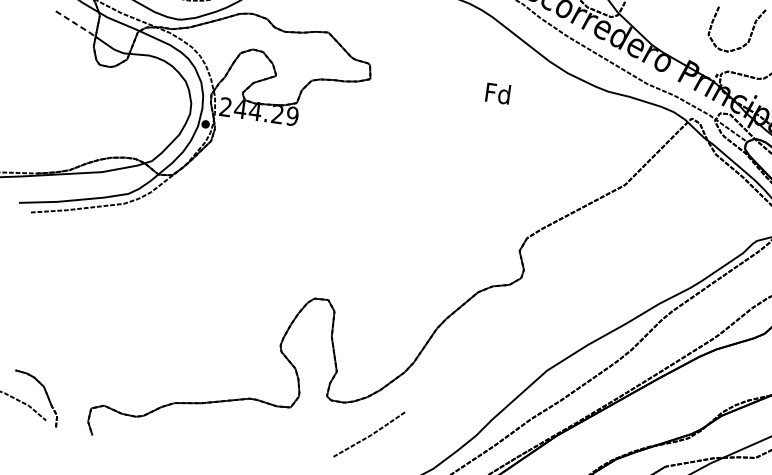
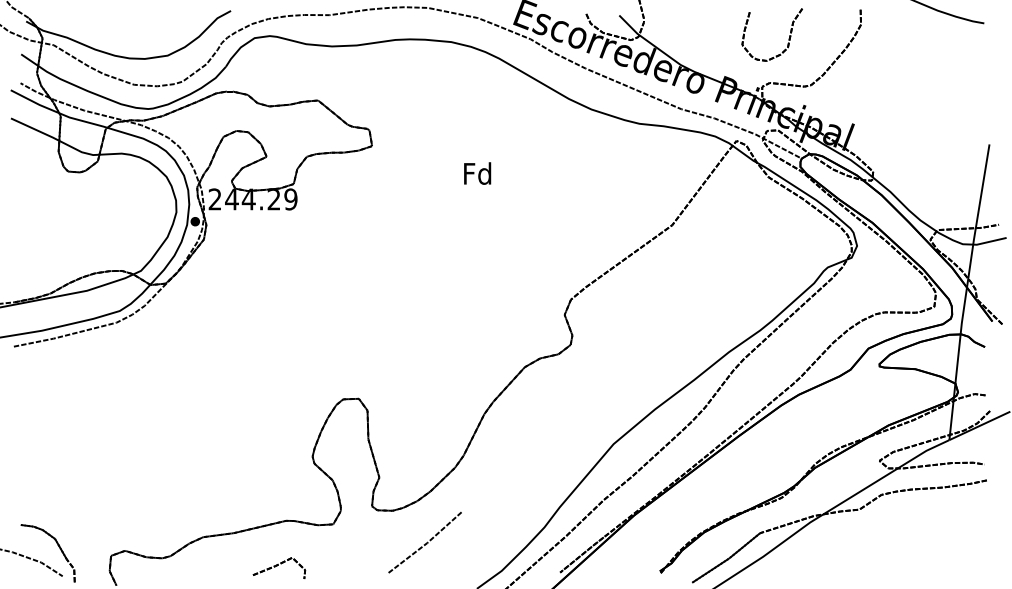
line: (76, 24) -> (36, 129), dashed -> solid
text: (497, 93) -> (477, 173), moved
part: (237, 439) -> (279, 568), added

